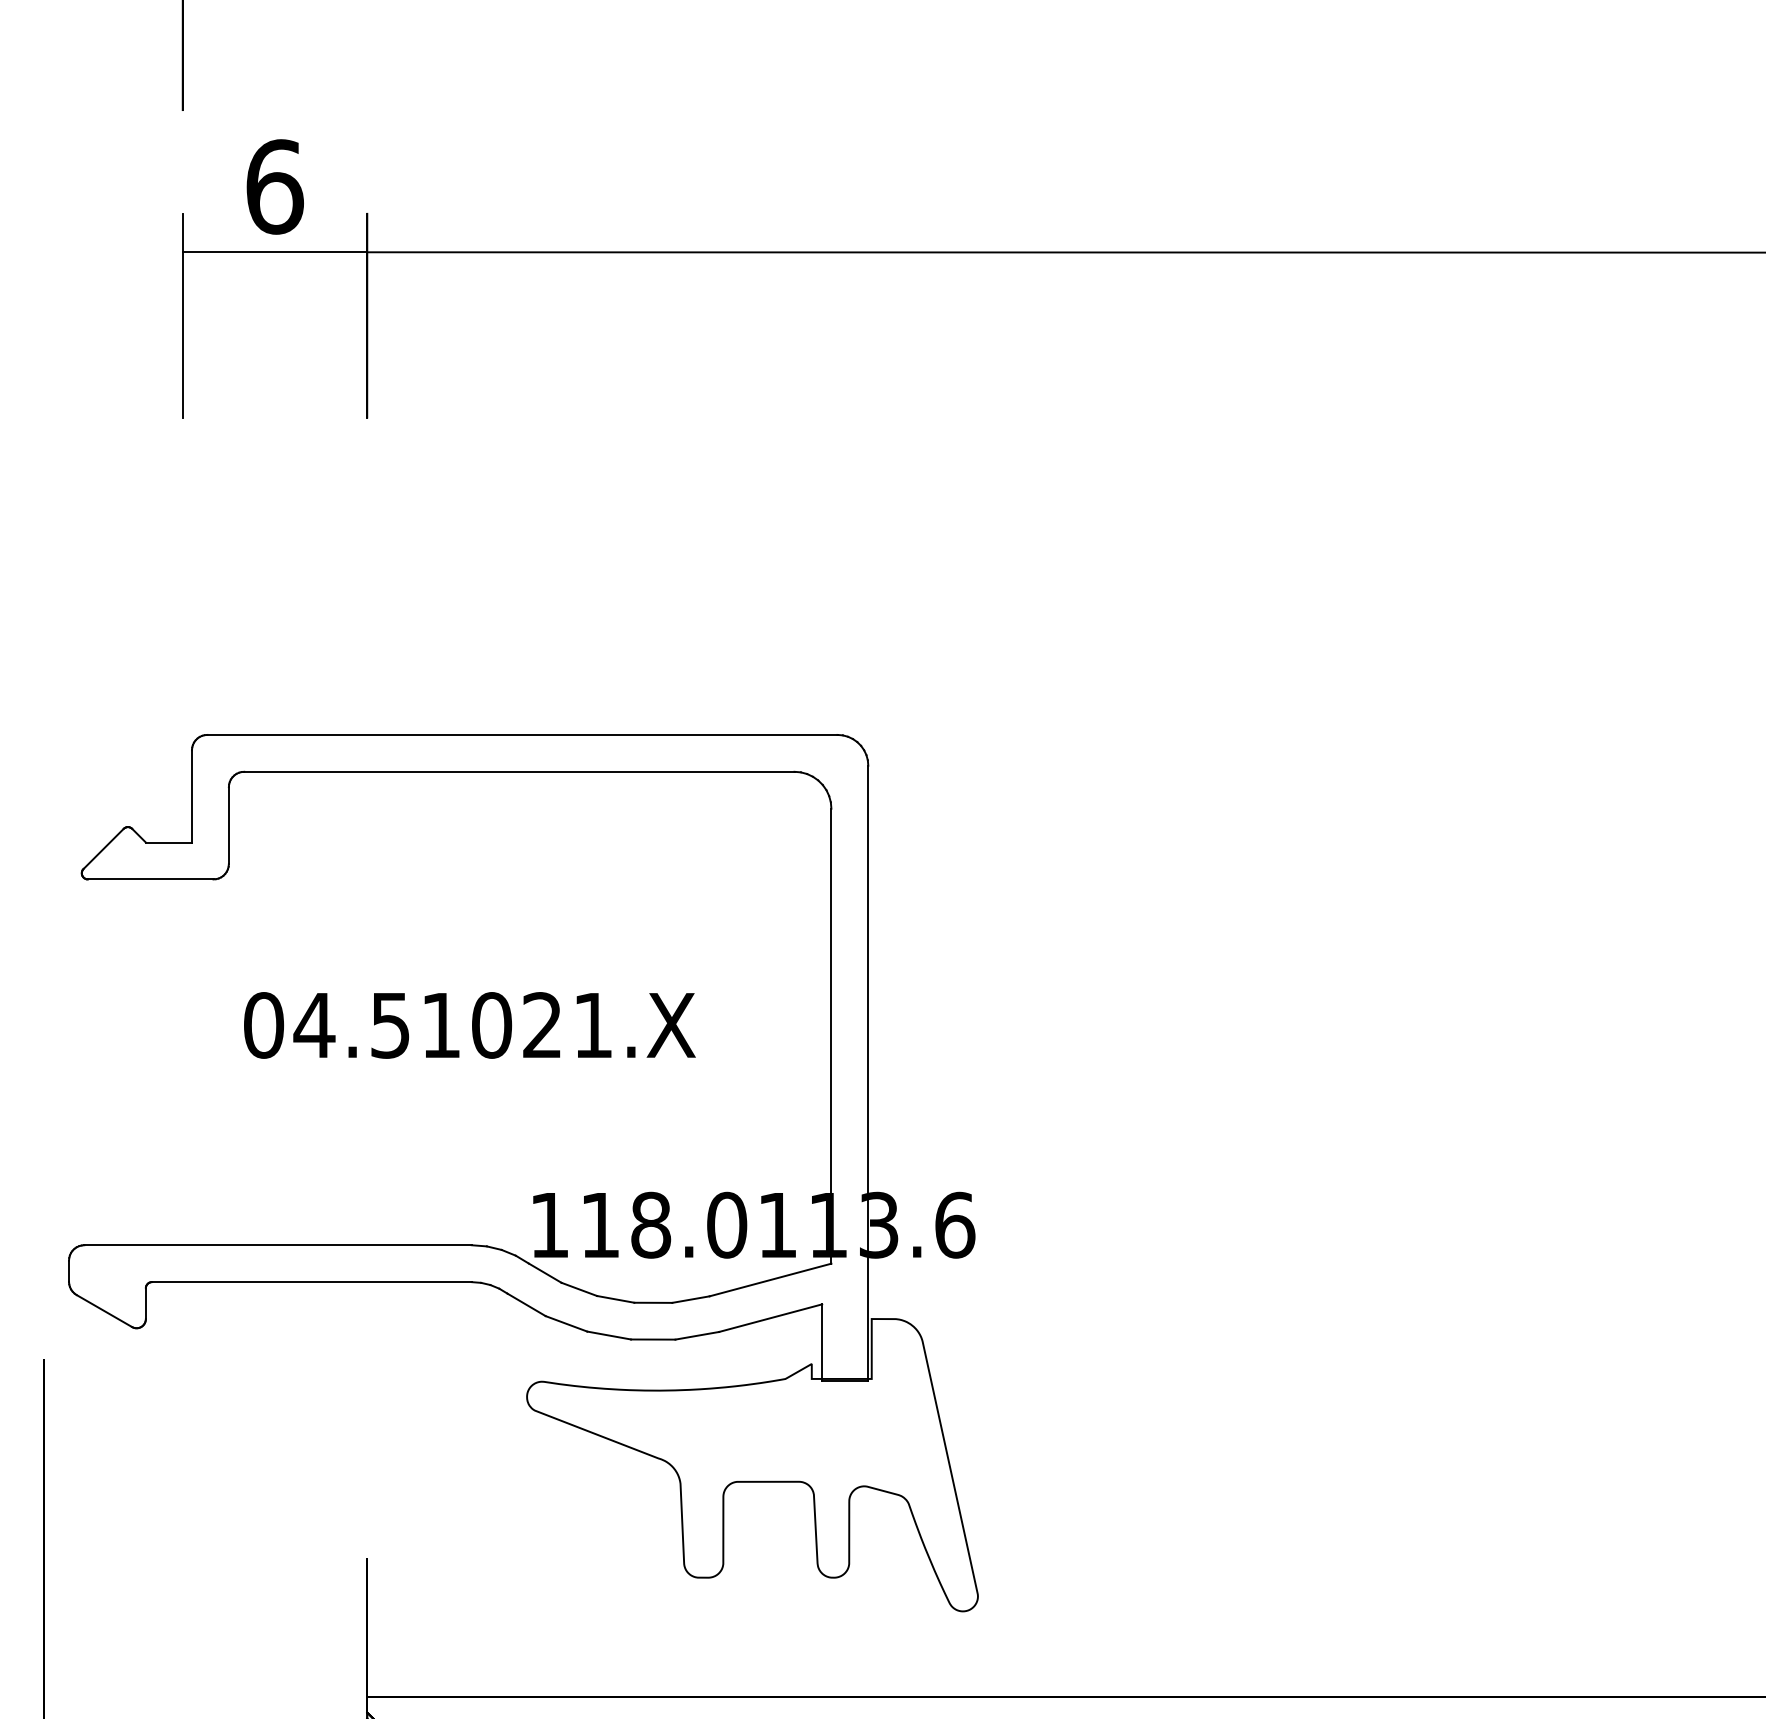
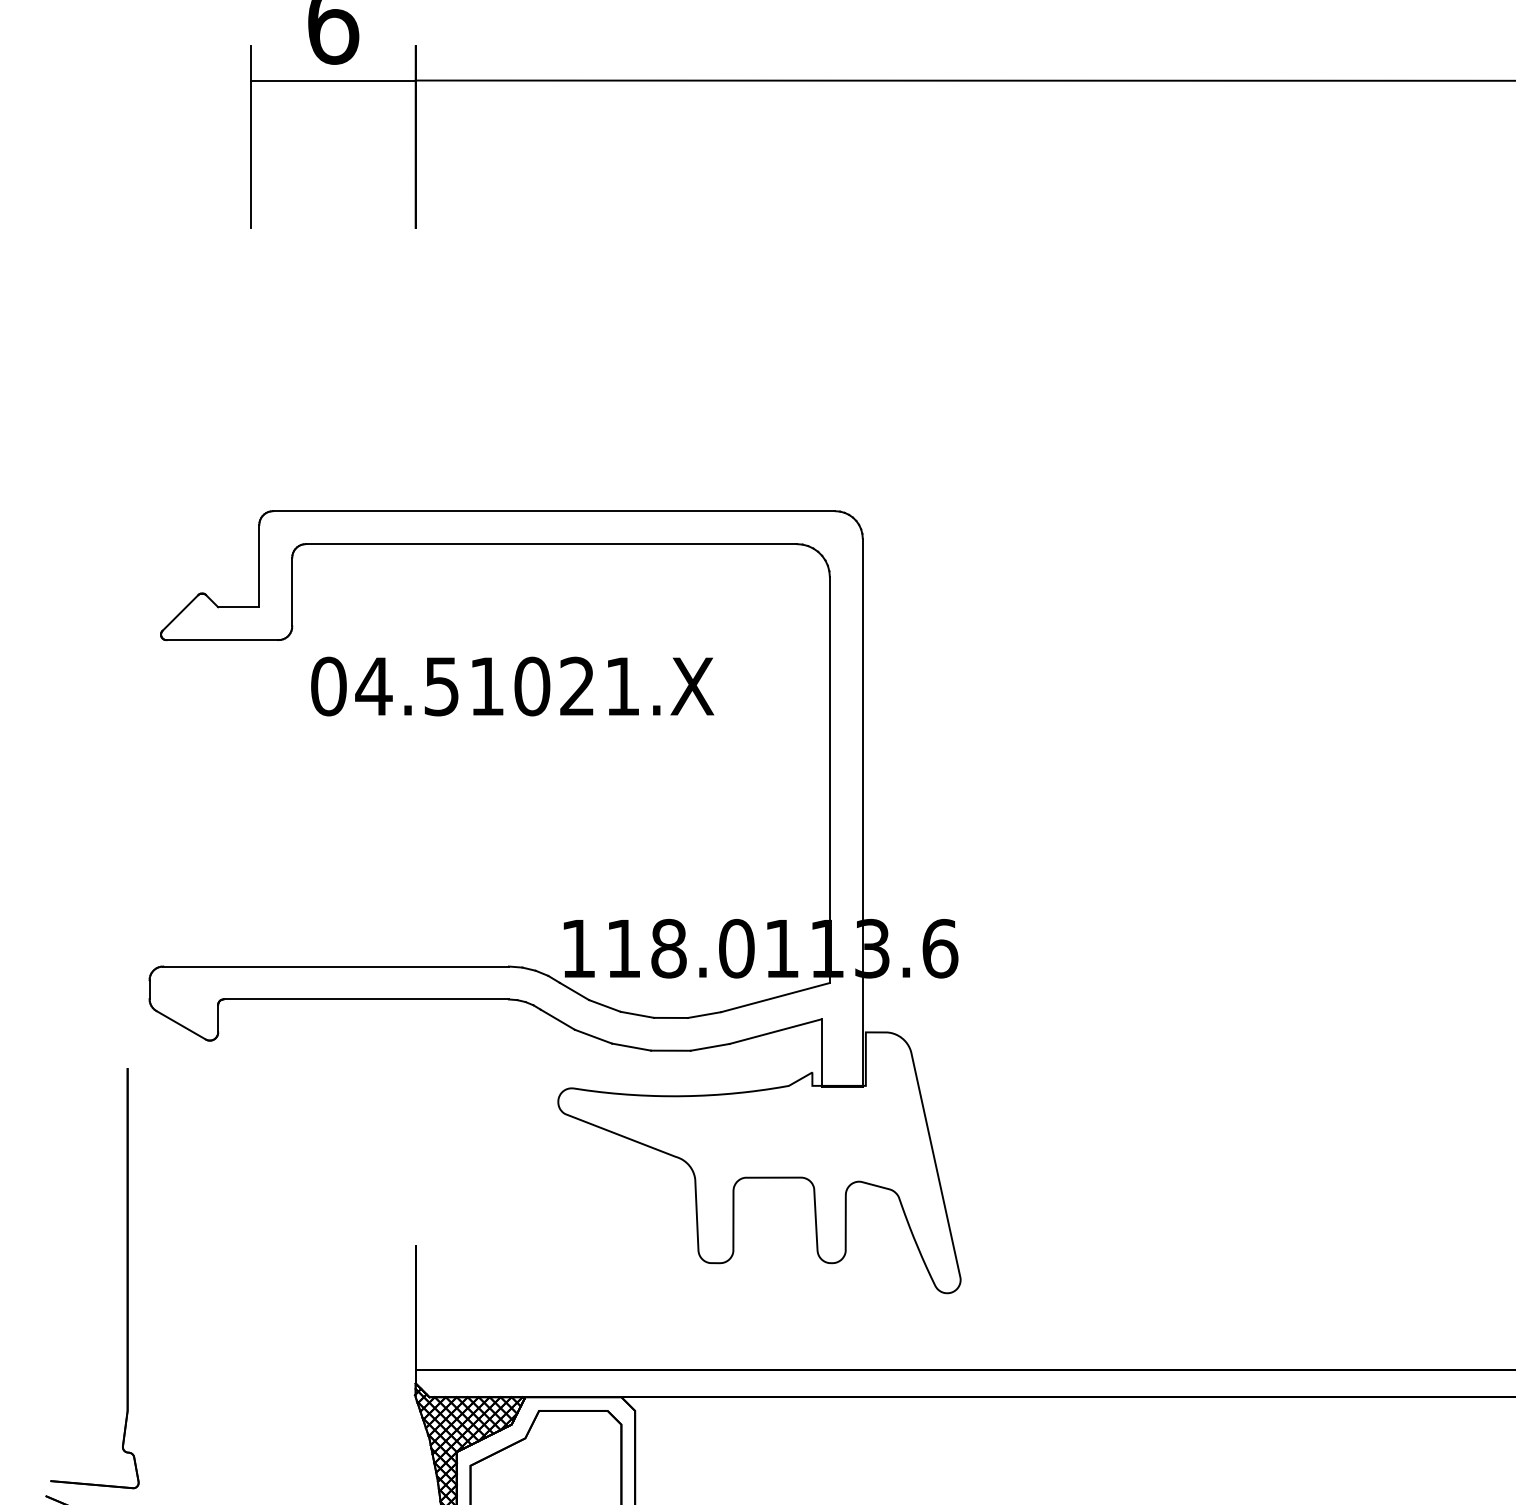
text: (469, 1025) -> (512, 686), moved

